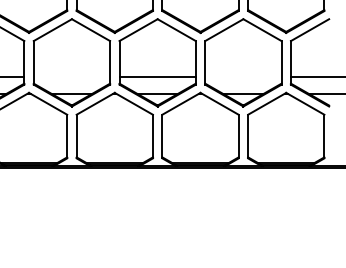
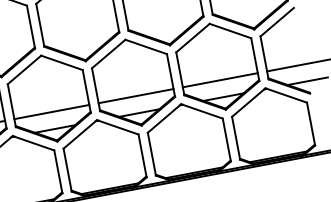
line: (71, 76) -> (51, 112), added
line: (243, 76) -> (220, 80), added

